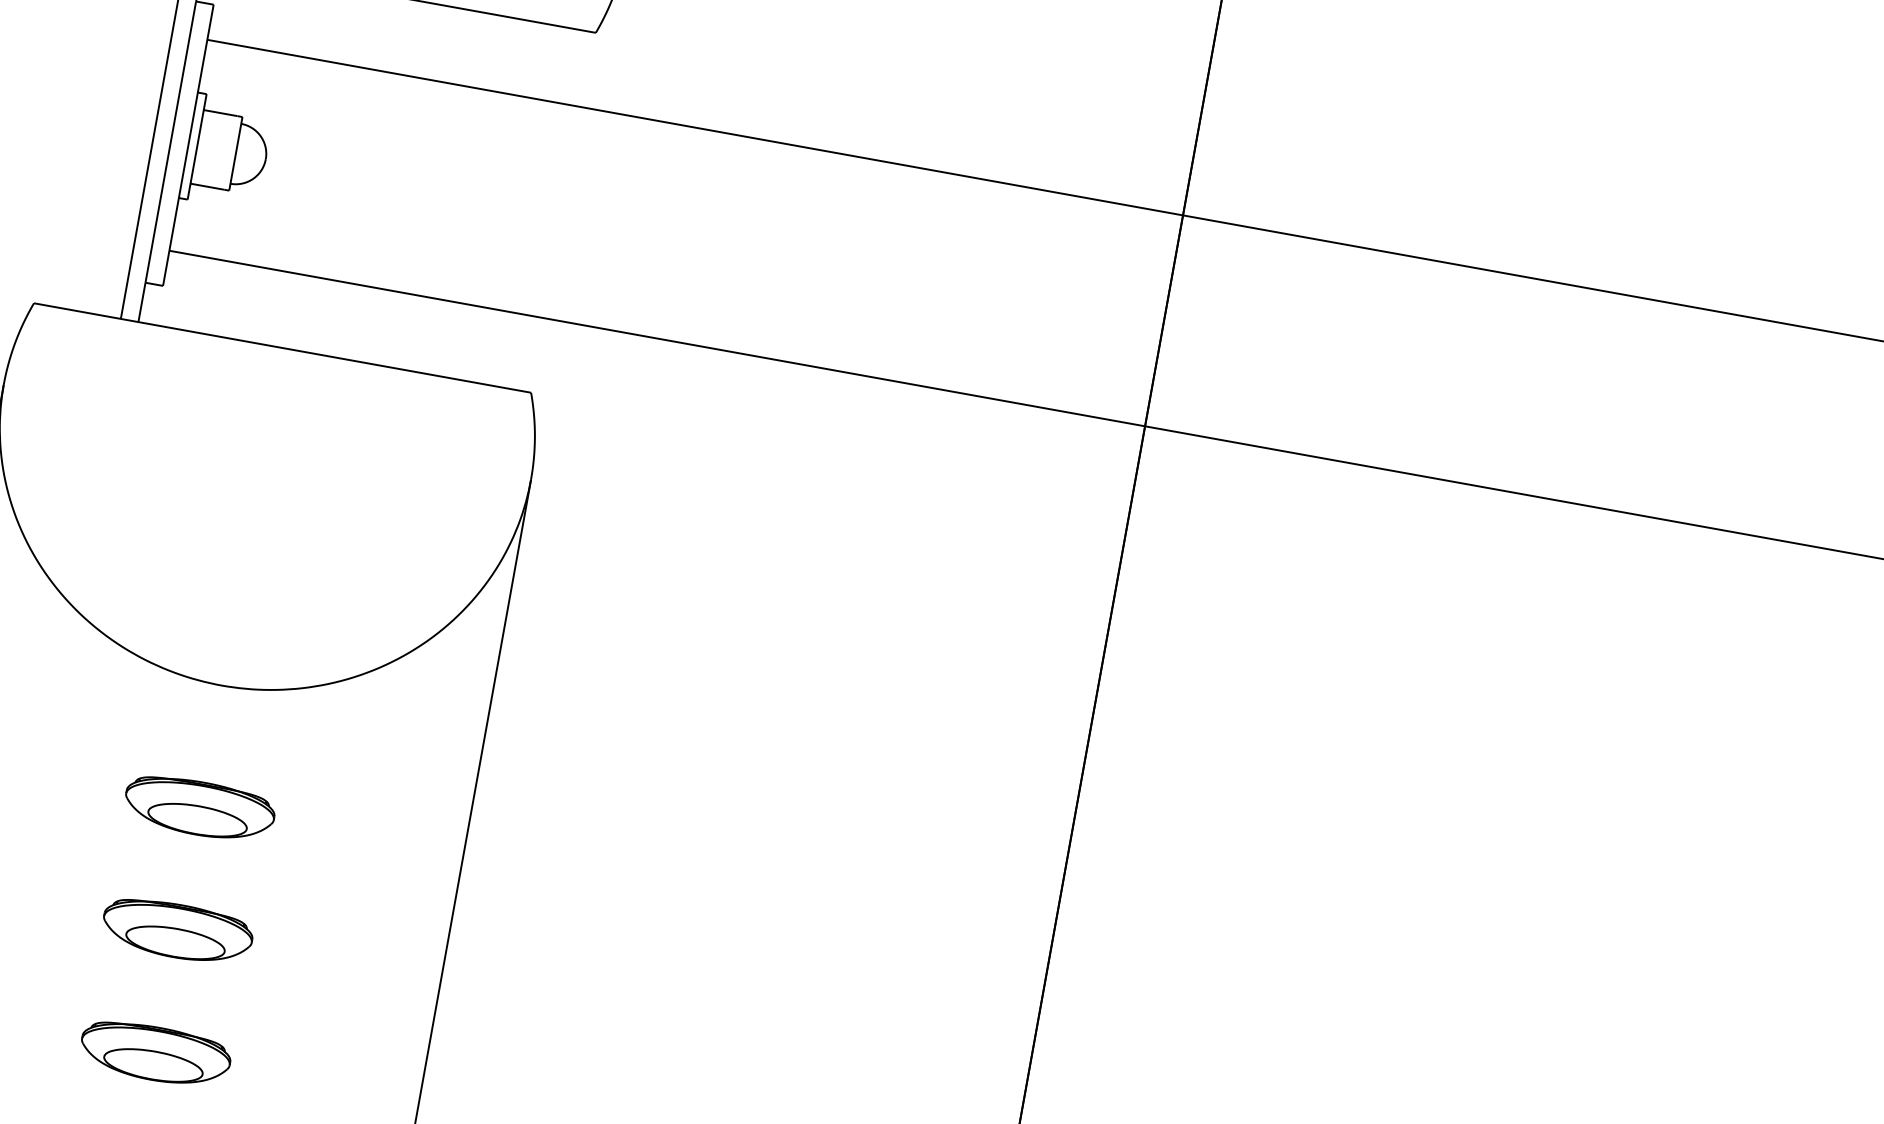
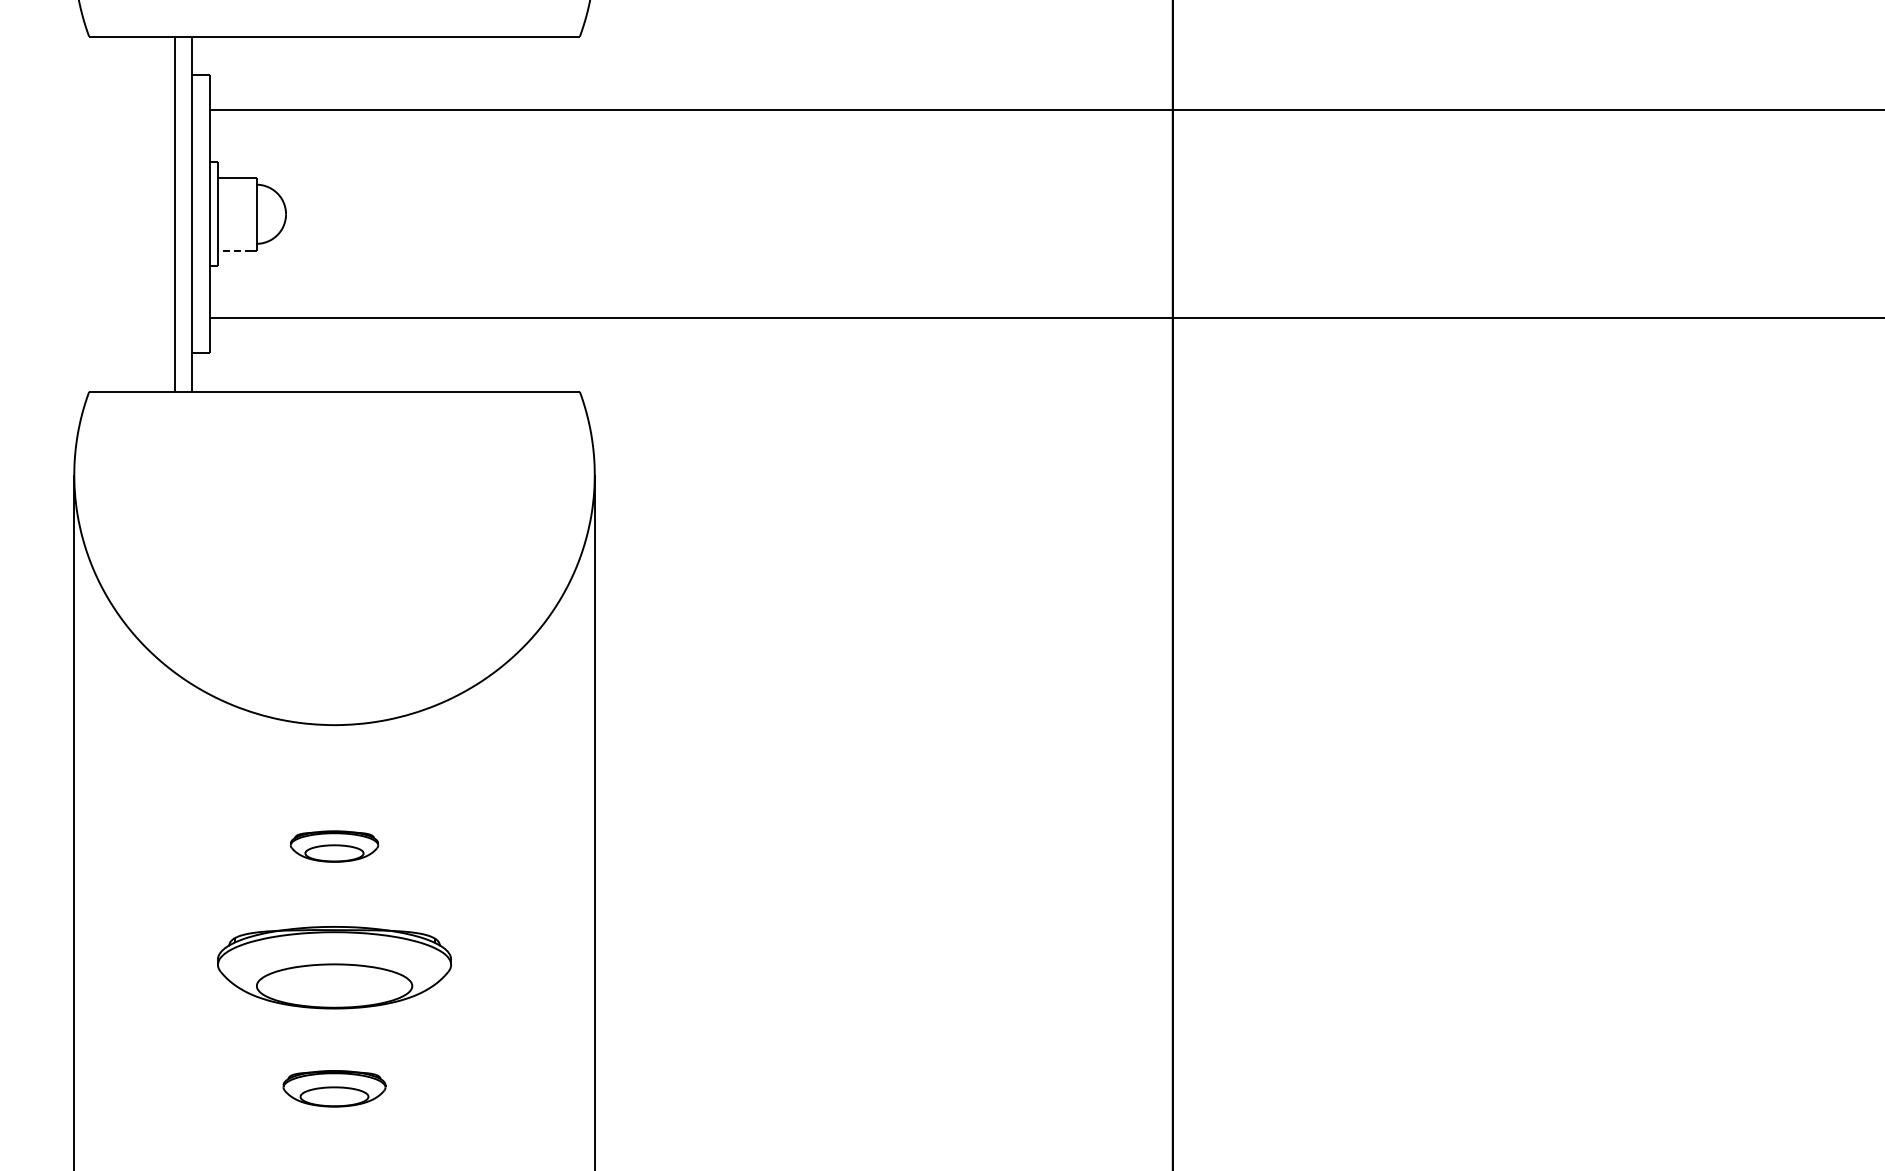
line: (206, 186) -> (234, 250), solid -> dashed
part: (199, 808) -> (334, 846), size x0.6
part: (177, 931) -> (334, 967), size x1.6
part: (155, 1053) -> (334, 1088), size x0.7

